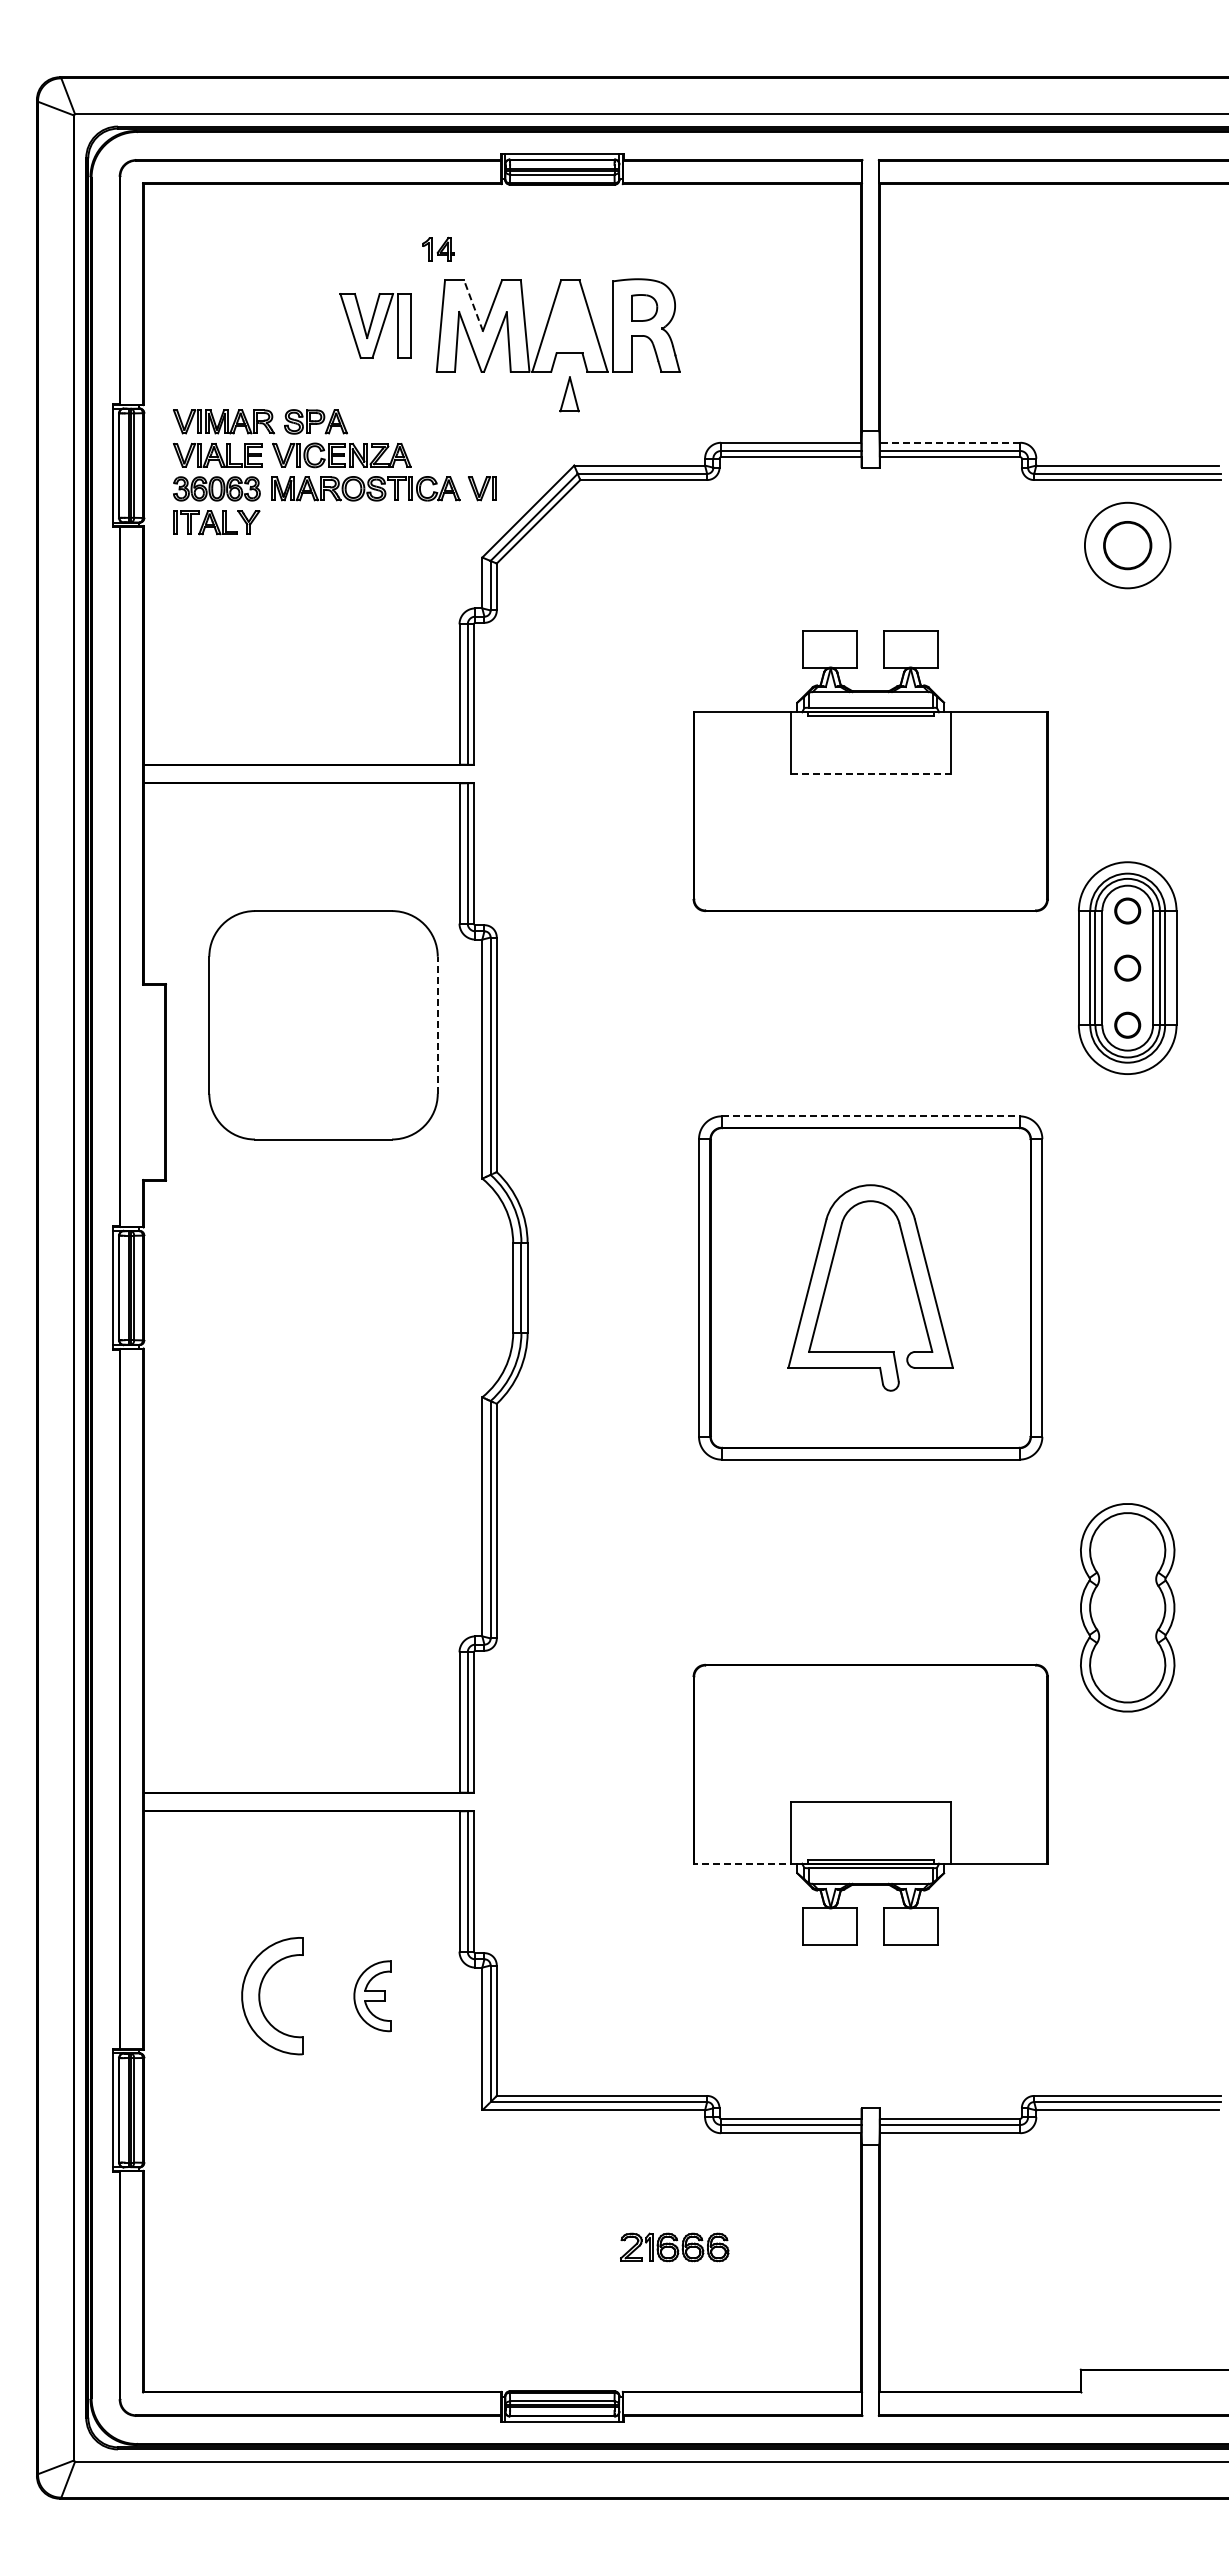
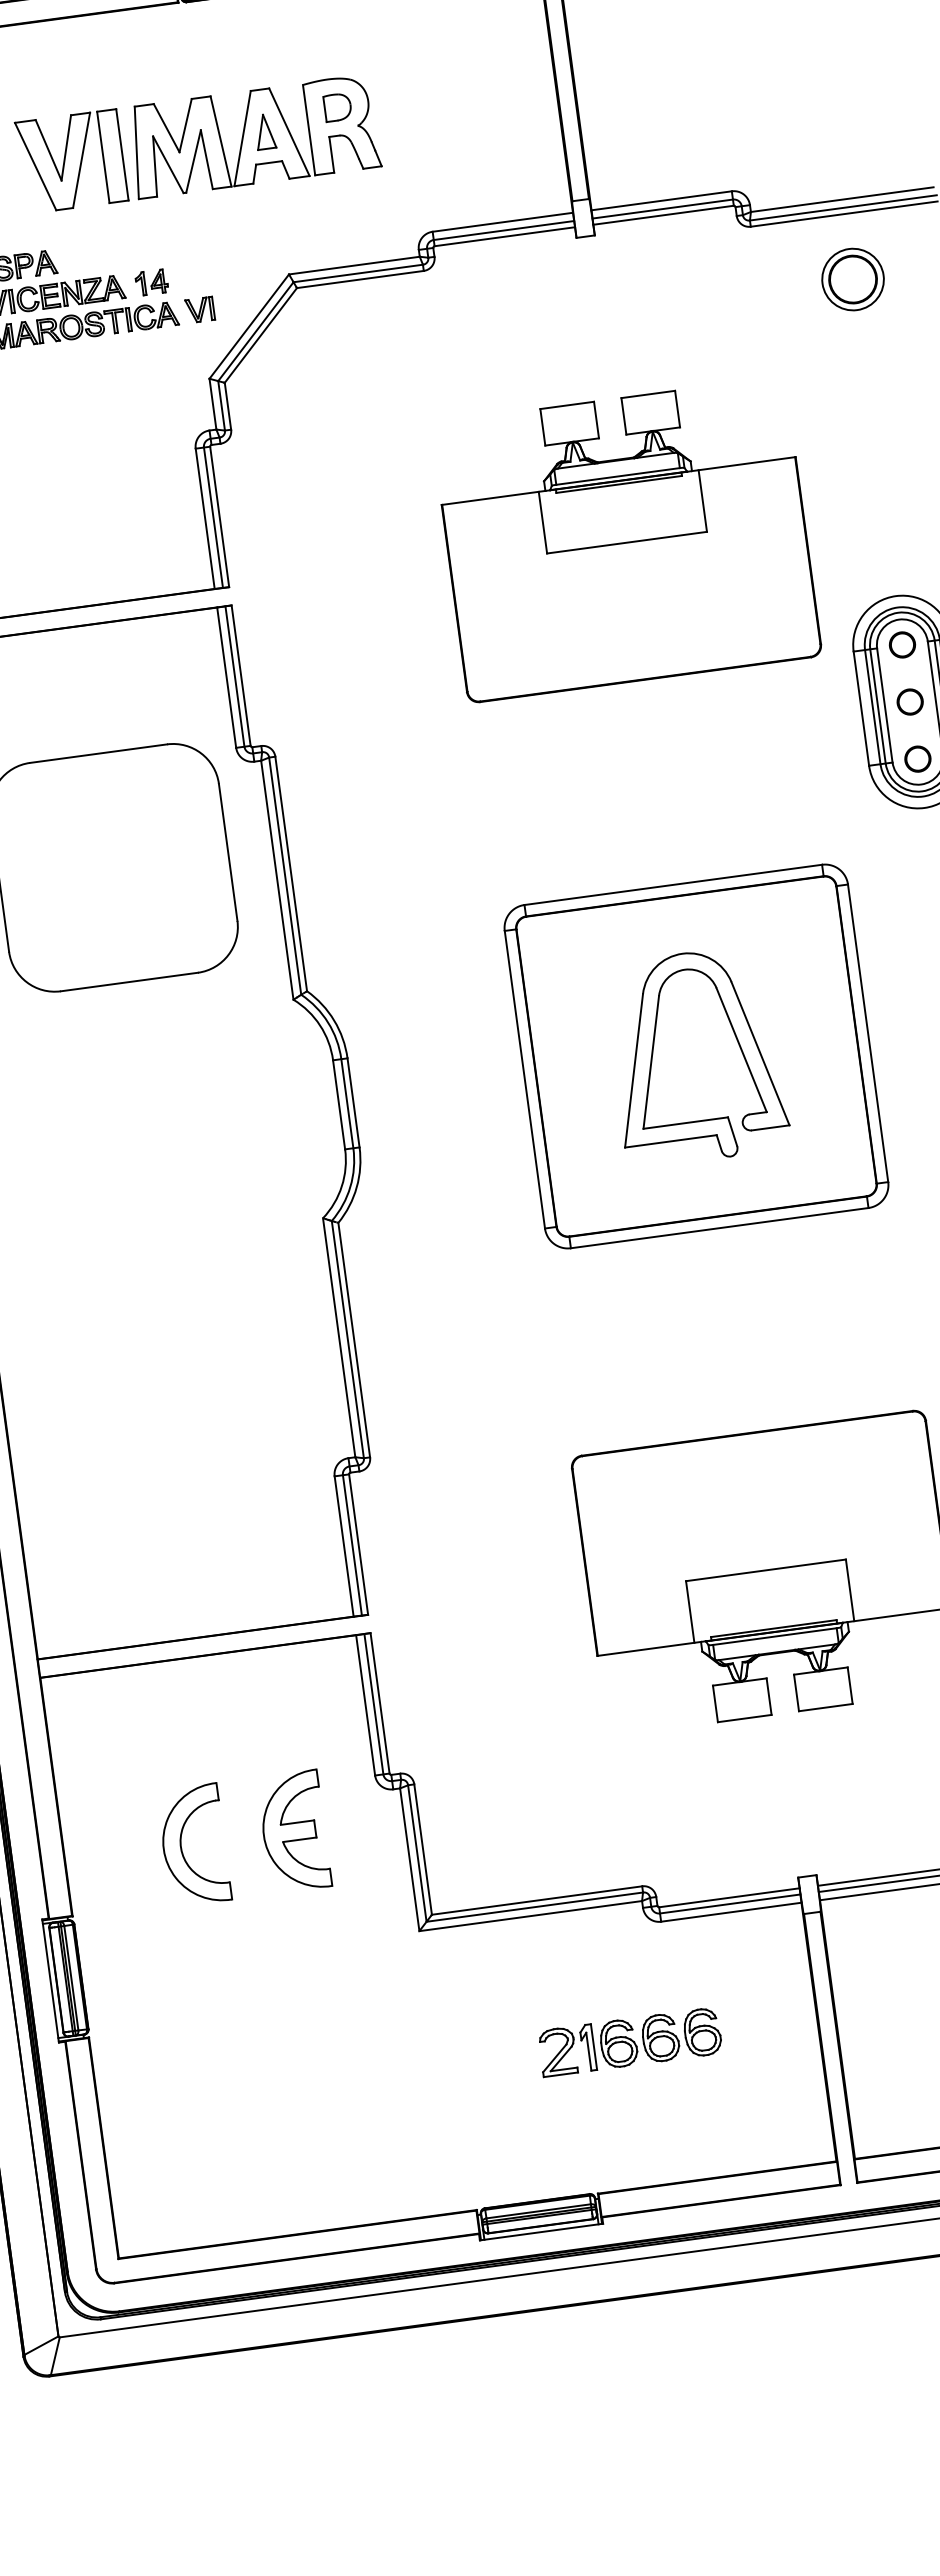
part: (438, 248) -> (151, 281), moved
line: (473, 305) -> (166, 128), dashed -> solid
part: (375, 325) -> (71, 161), size x1.43
part: (569, 394) -> (264, 132), moved
line: (949, 442) -> (661, 200), dashed -> solid
circle: (1127, 545) -> (852, 279), size x0.71
line: (870, 774) -> (626, 543), dashed -> solid
line: (437, 1025) -> (227, 852), dashed -> solid
line: (870, 1116) -> (673, 885), dashed -> solid
line: (745, 1863) -> (649, 1648), dashed -> solid
part: (372, 1996) -> (294, 1832), size x1.67
part: (674, 2247) -> (630, 2042), size x1.67

